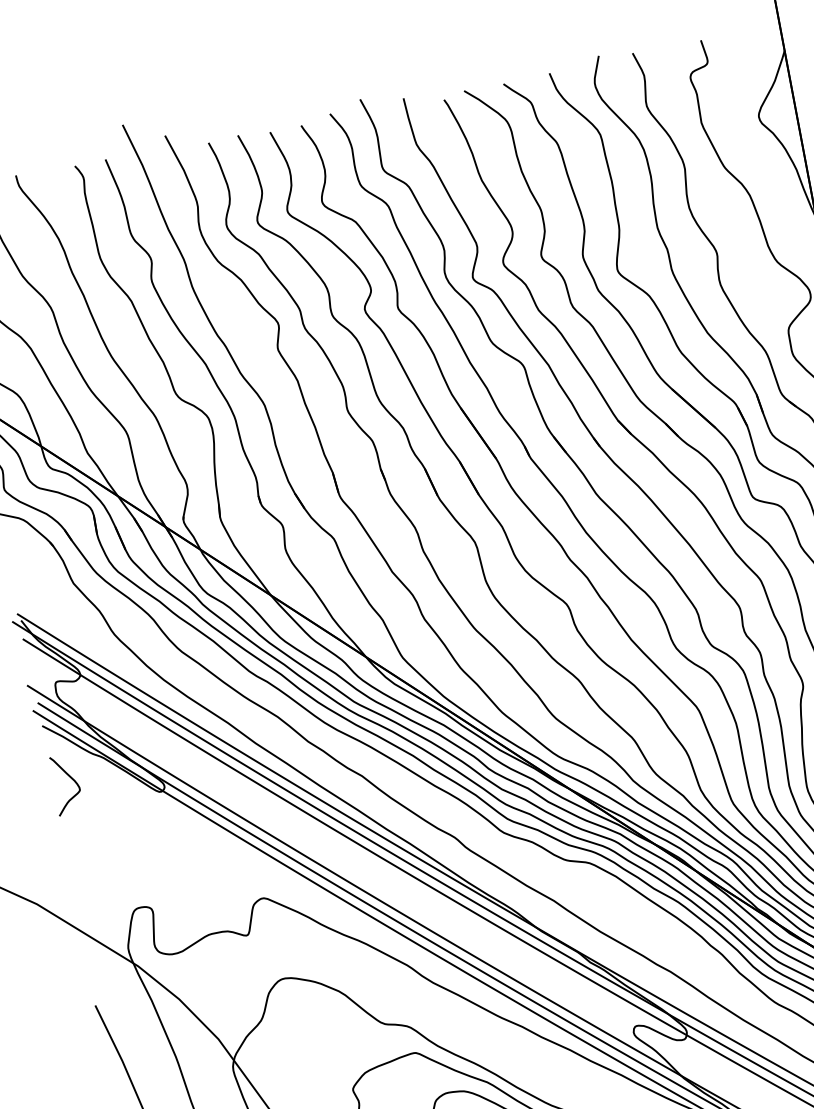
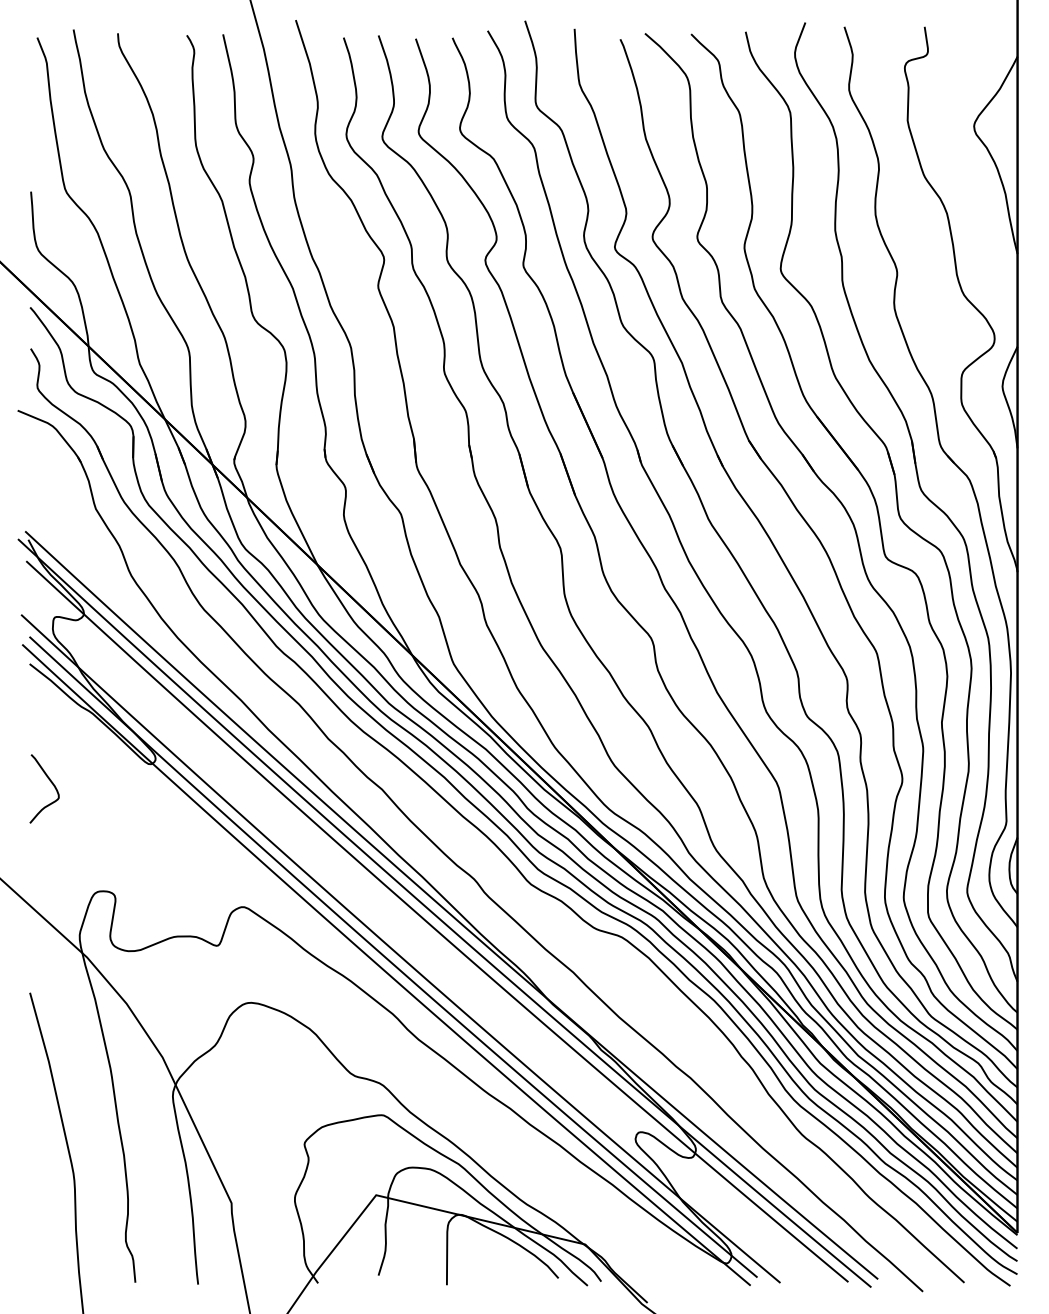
curve: (70, 778) -> (50, 782), moved

